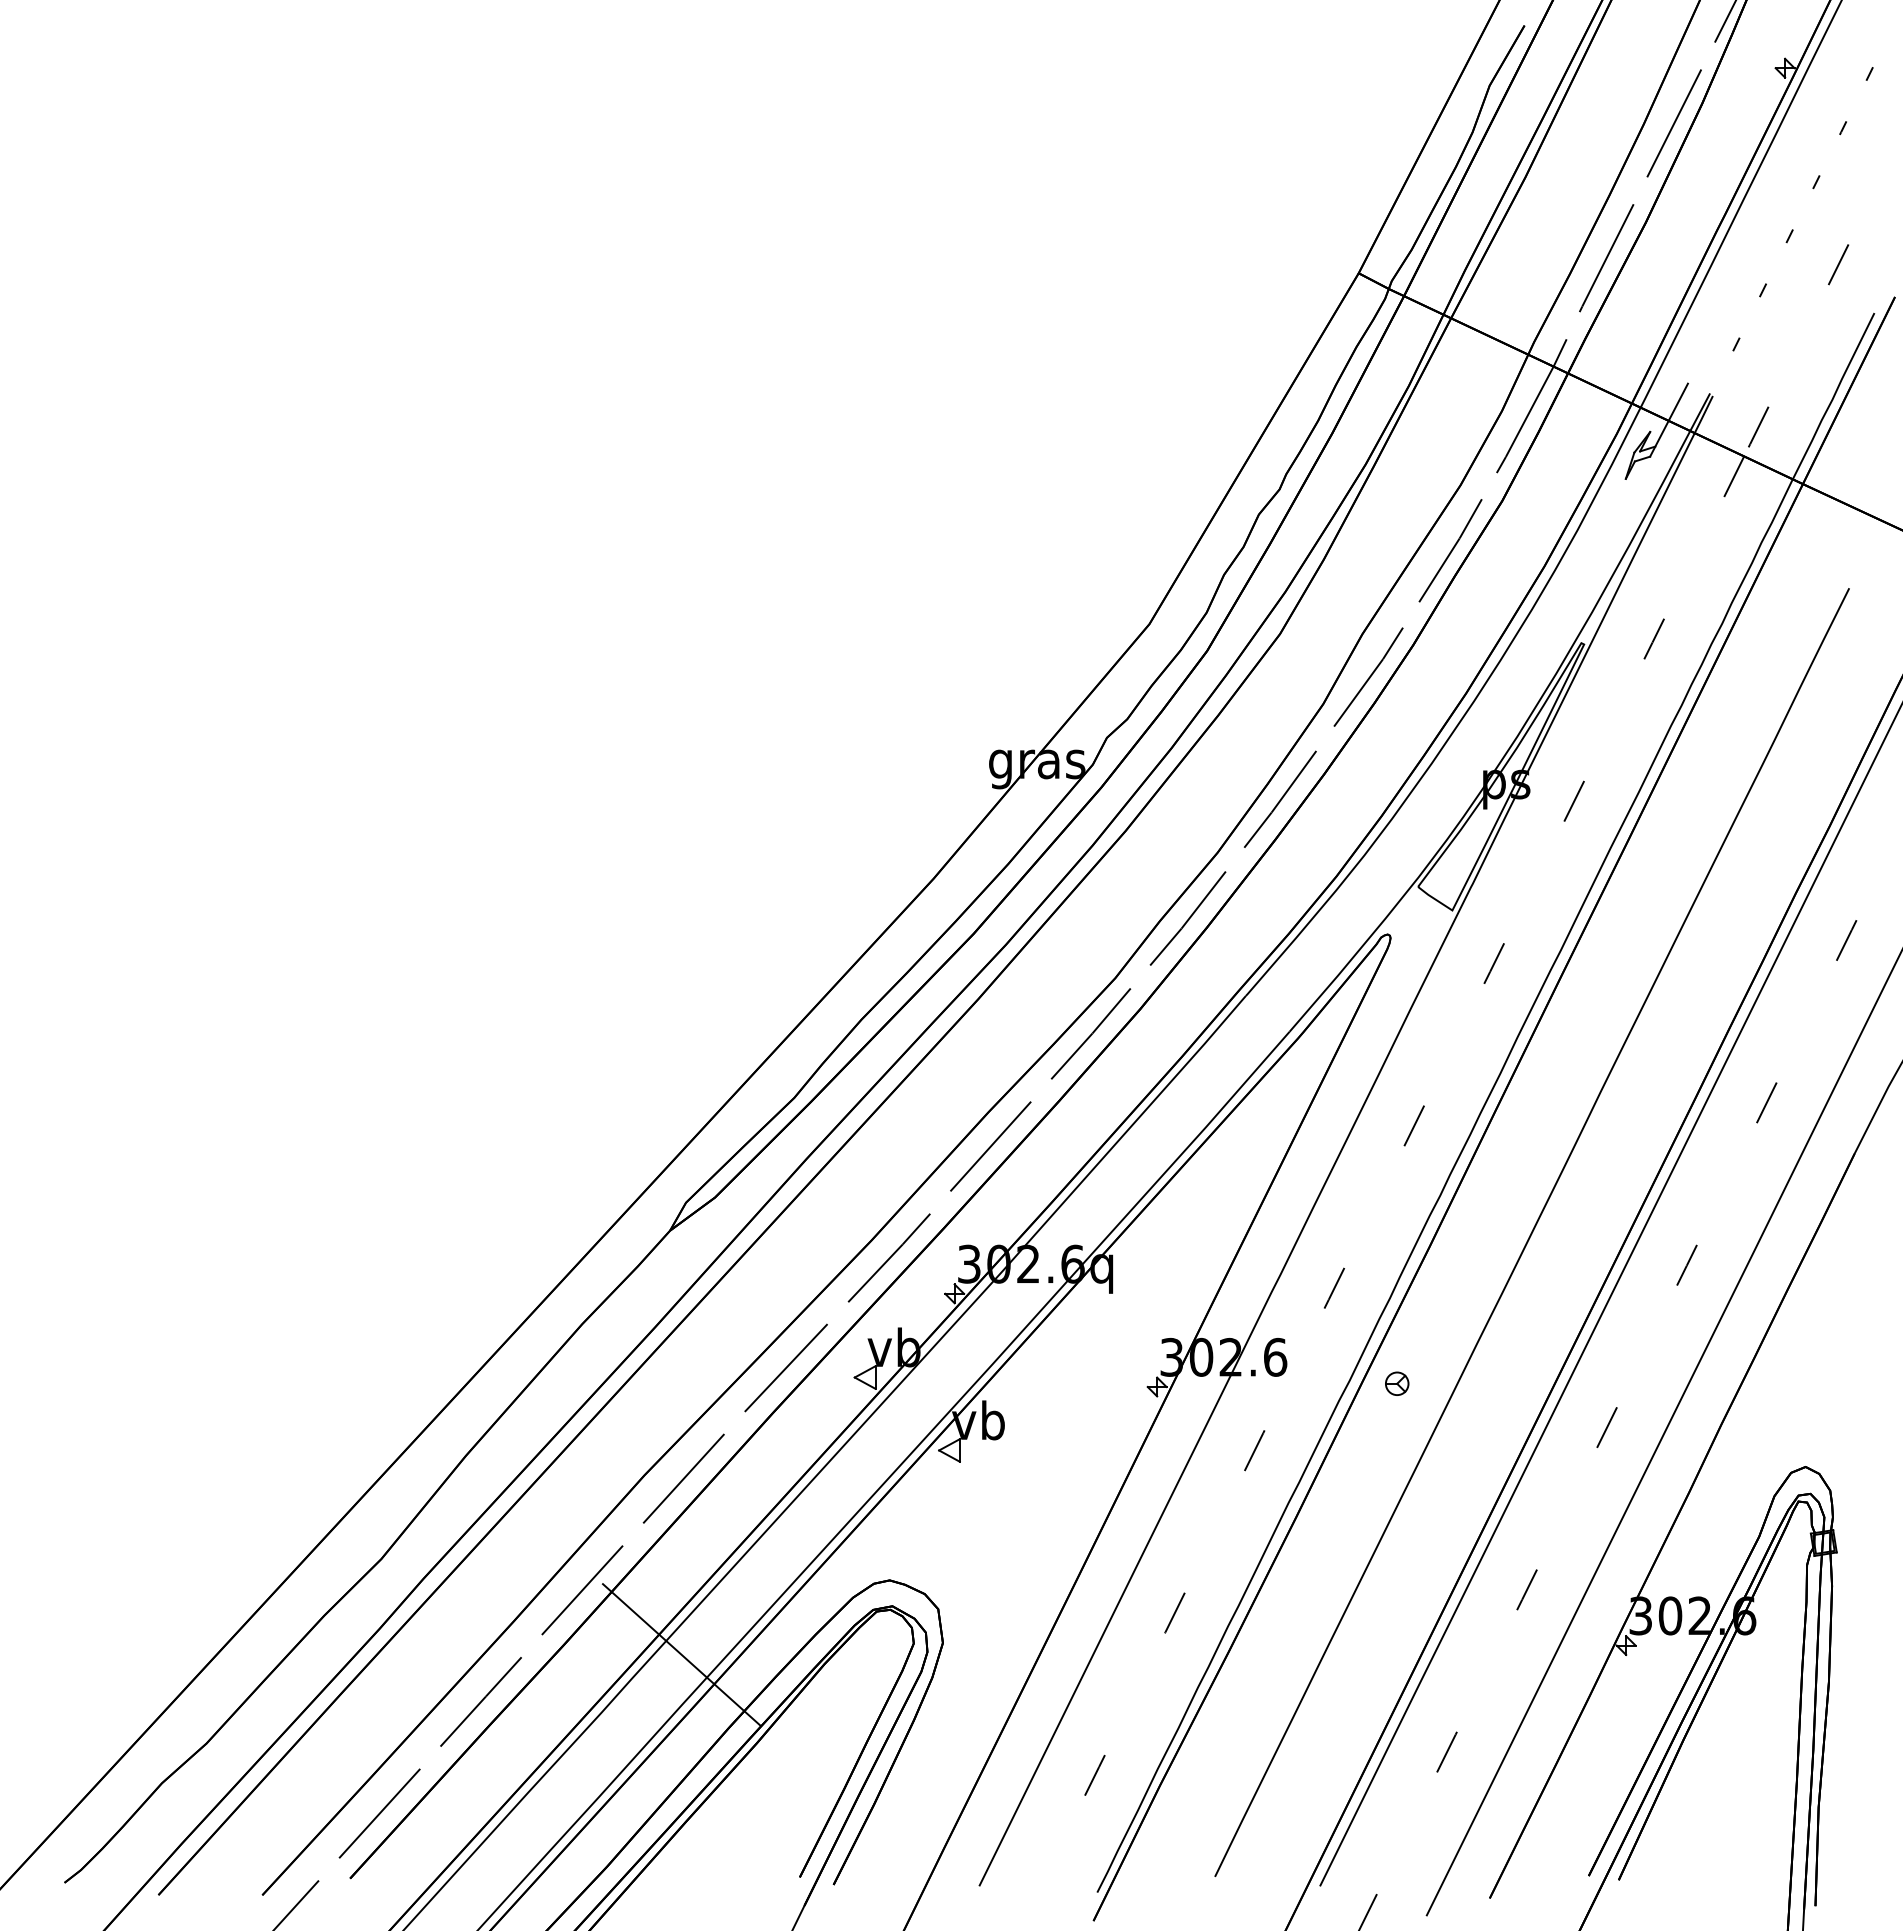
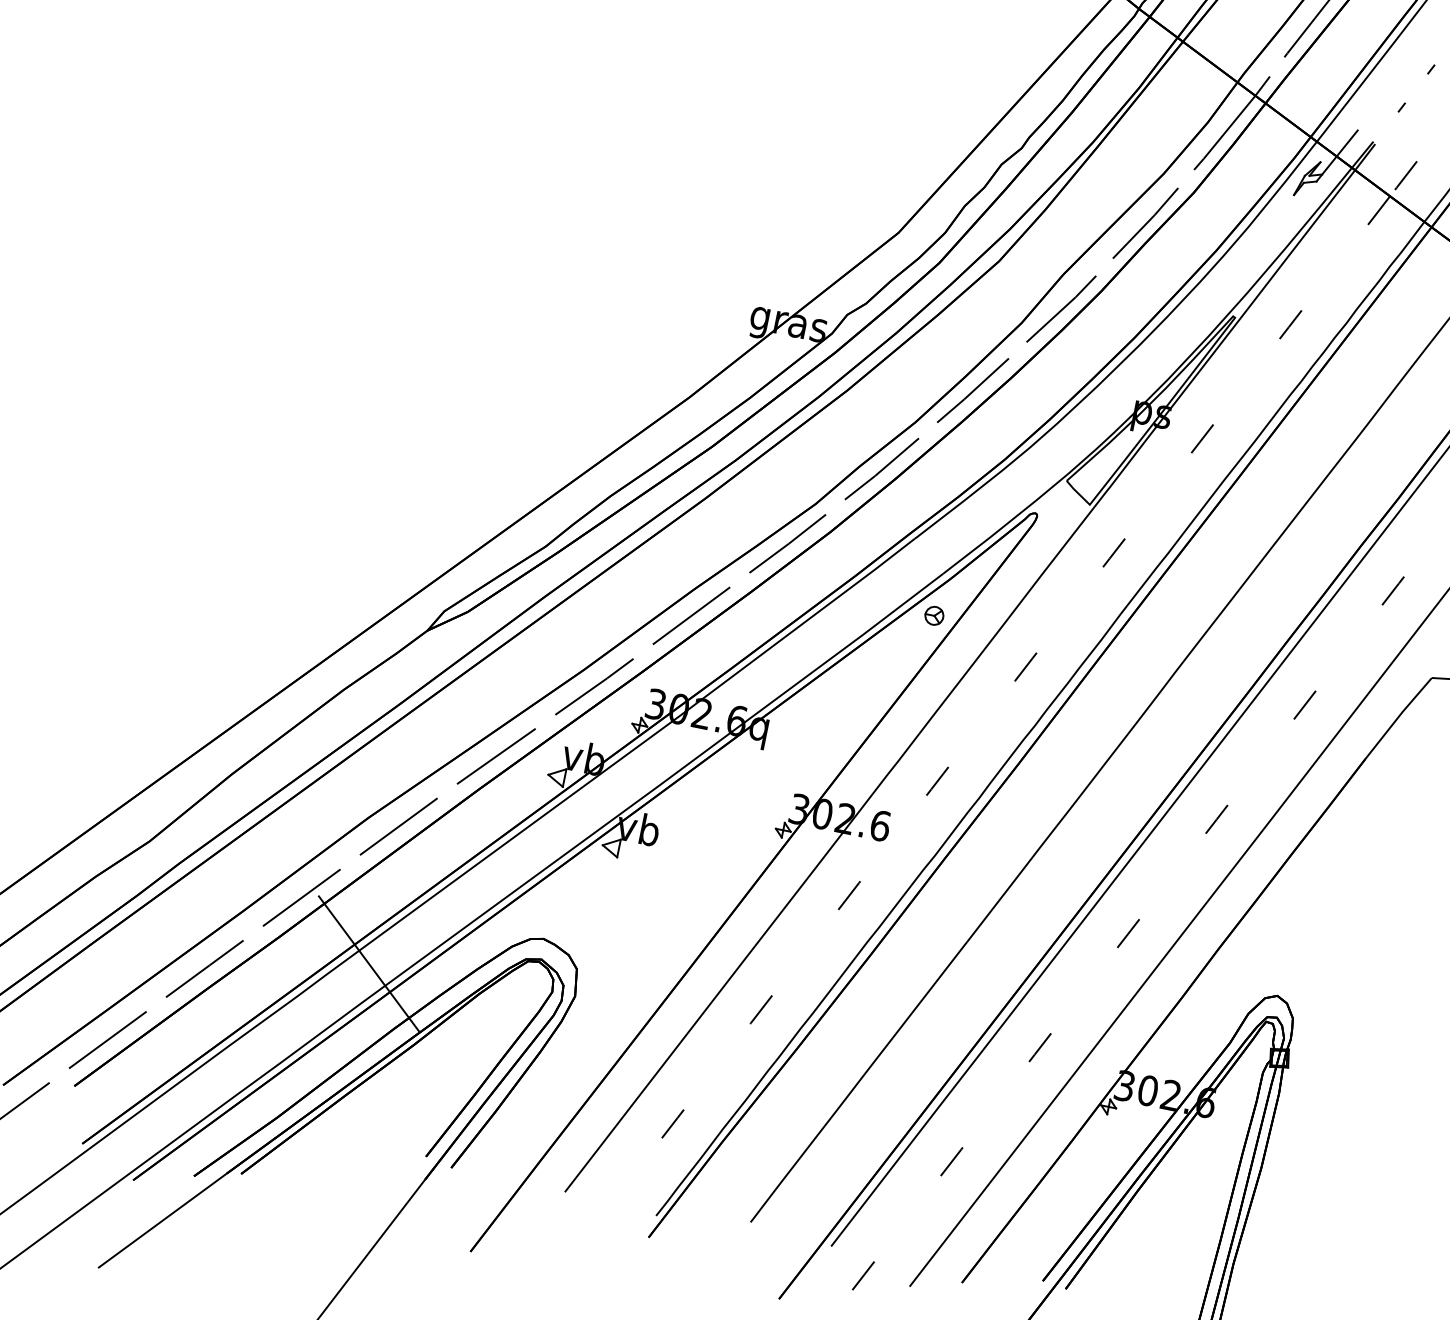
part: (1397, 1383) -> (934, 615), moved

